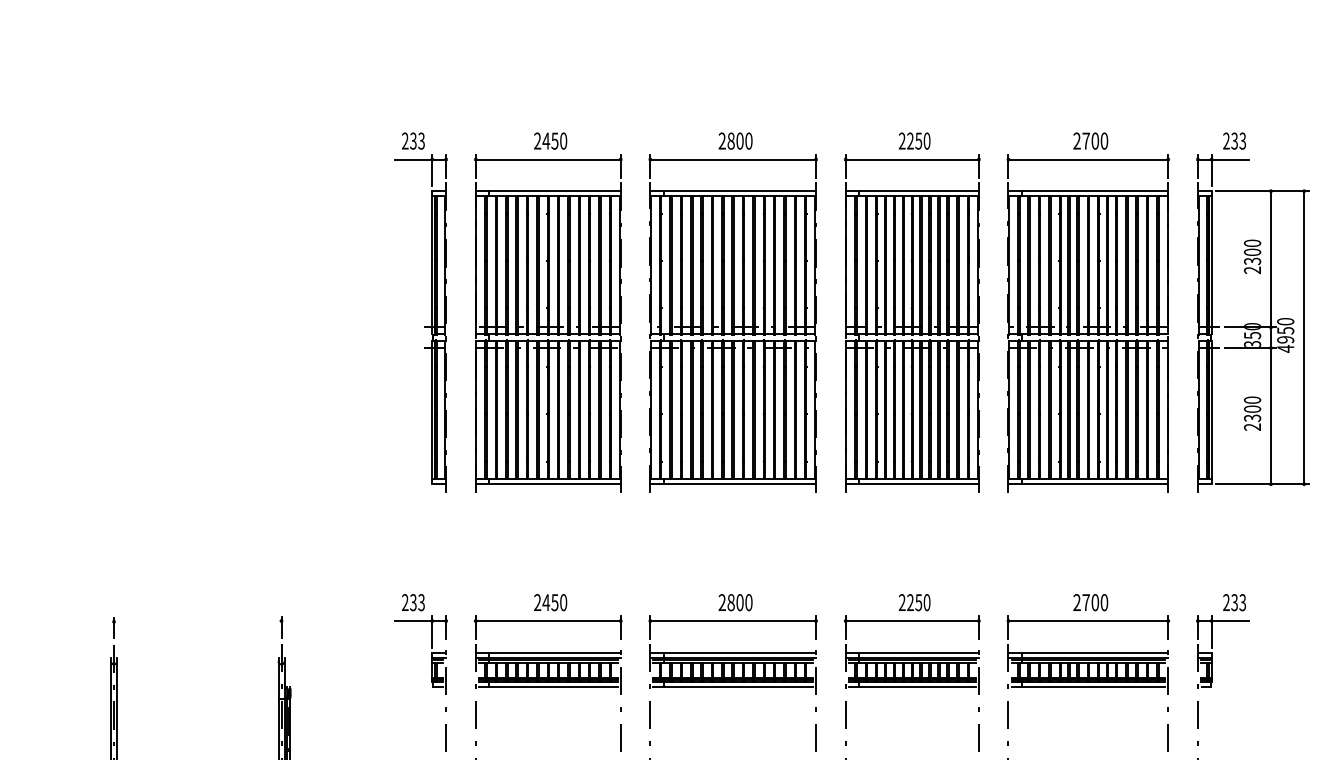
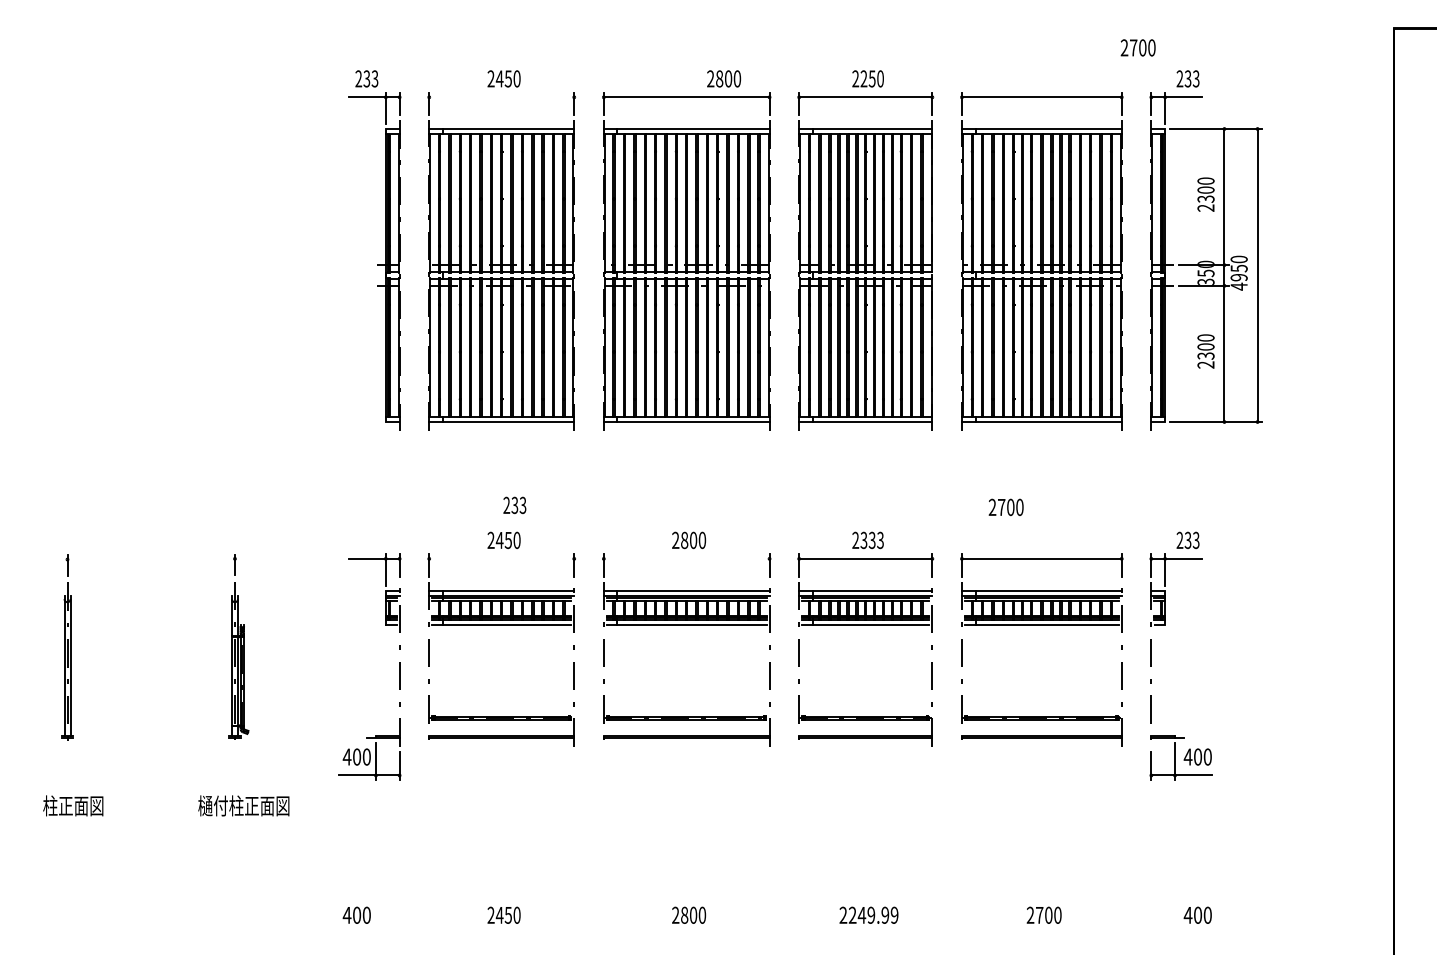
text: (736, 140) -> (724, 78), moved
text: (1090, 140) -> (1137, 47), moved
line: (548, 159) -> (501, 97), removed
text: (413, 601) -> (514, 504), moved
text: (1090, 601) -> (1005, 506), moved
text: (918, 602) -> (871, 540), 2250 -> 2333
line: (548, 620) -> (501, 558), removed
line: (733, 620) -> (686, 558), removed

